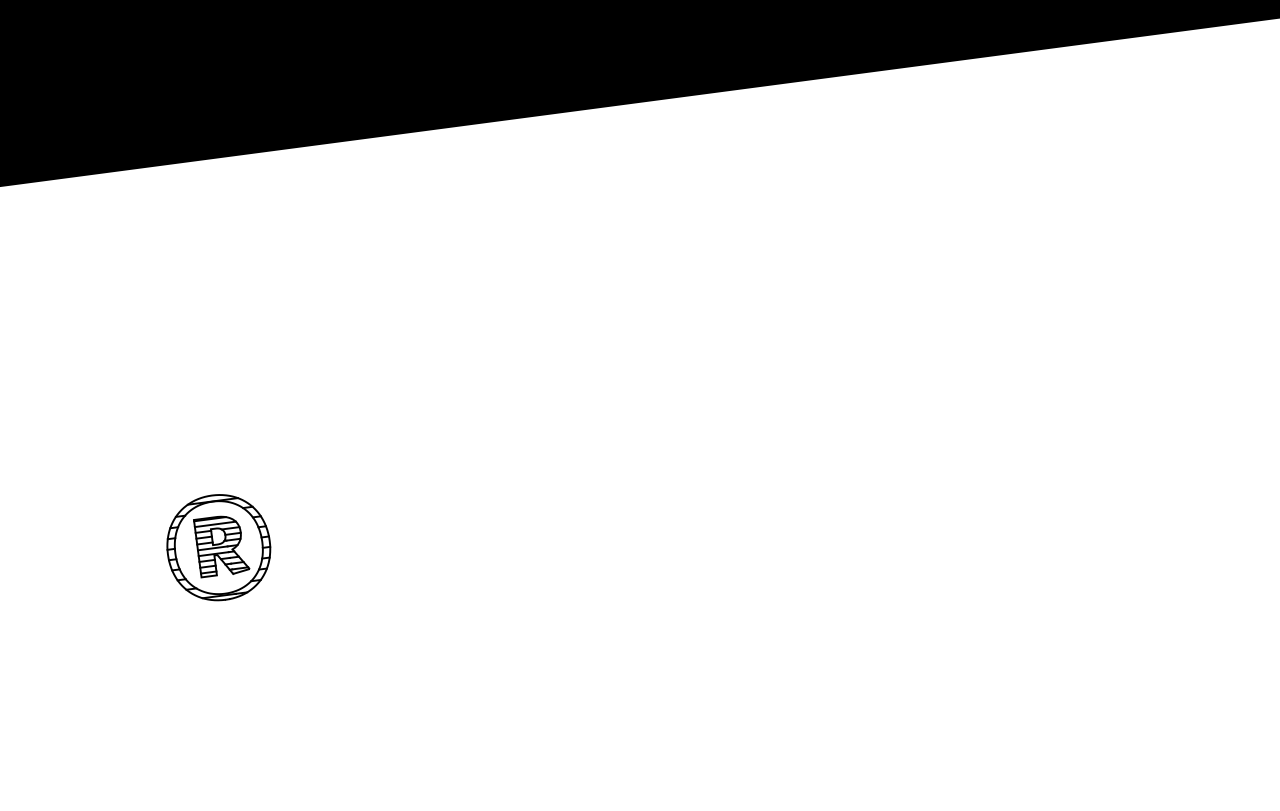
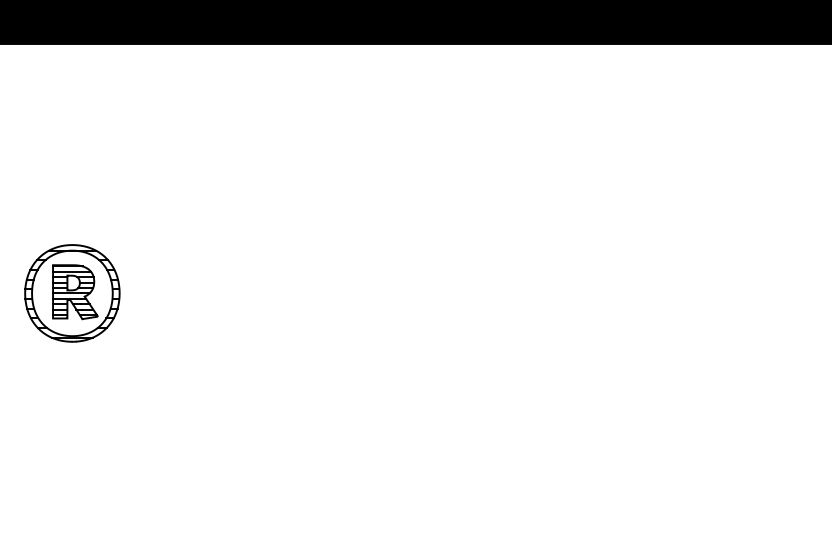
part: (218, 547) -> (72, 293), size x1.43

